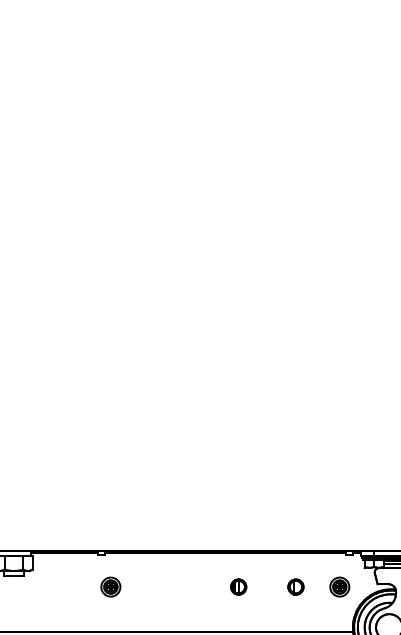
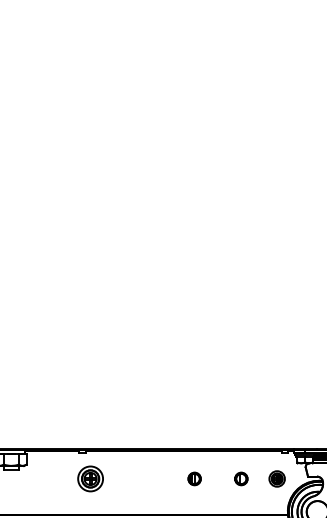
part: (109, 586) -> (89, 478), size x1.6

